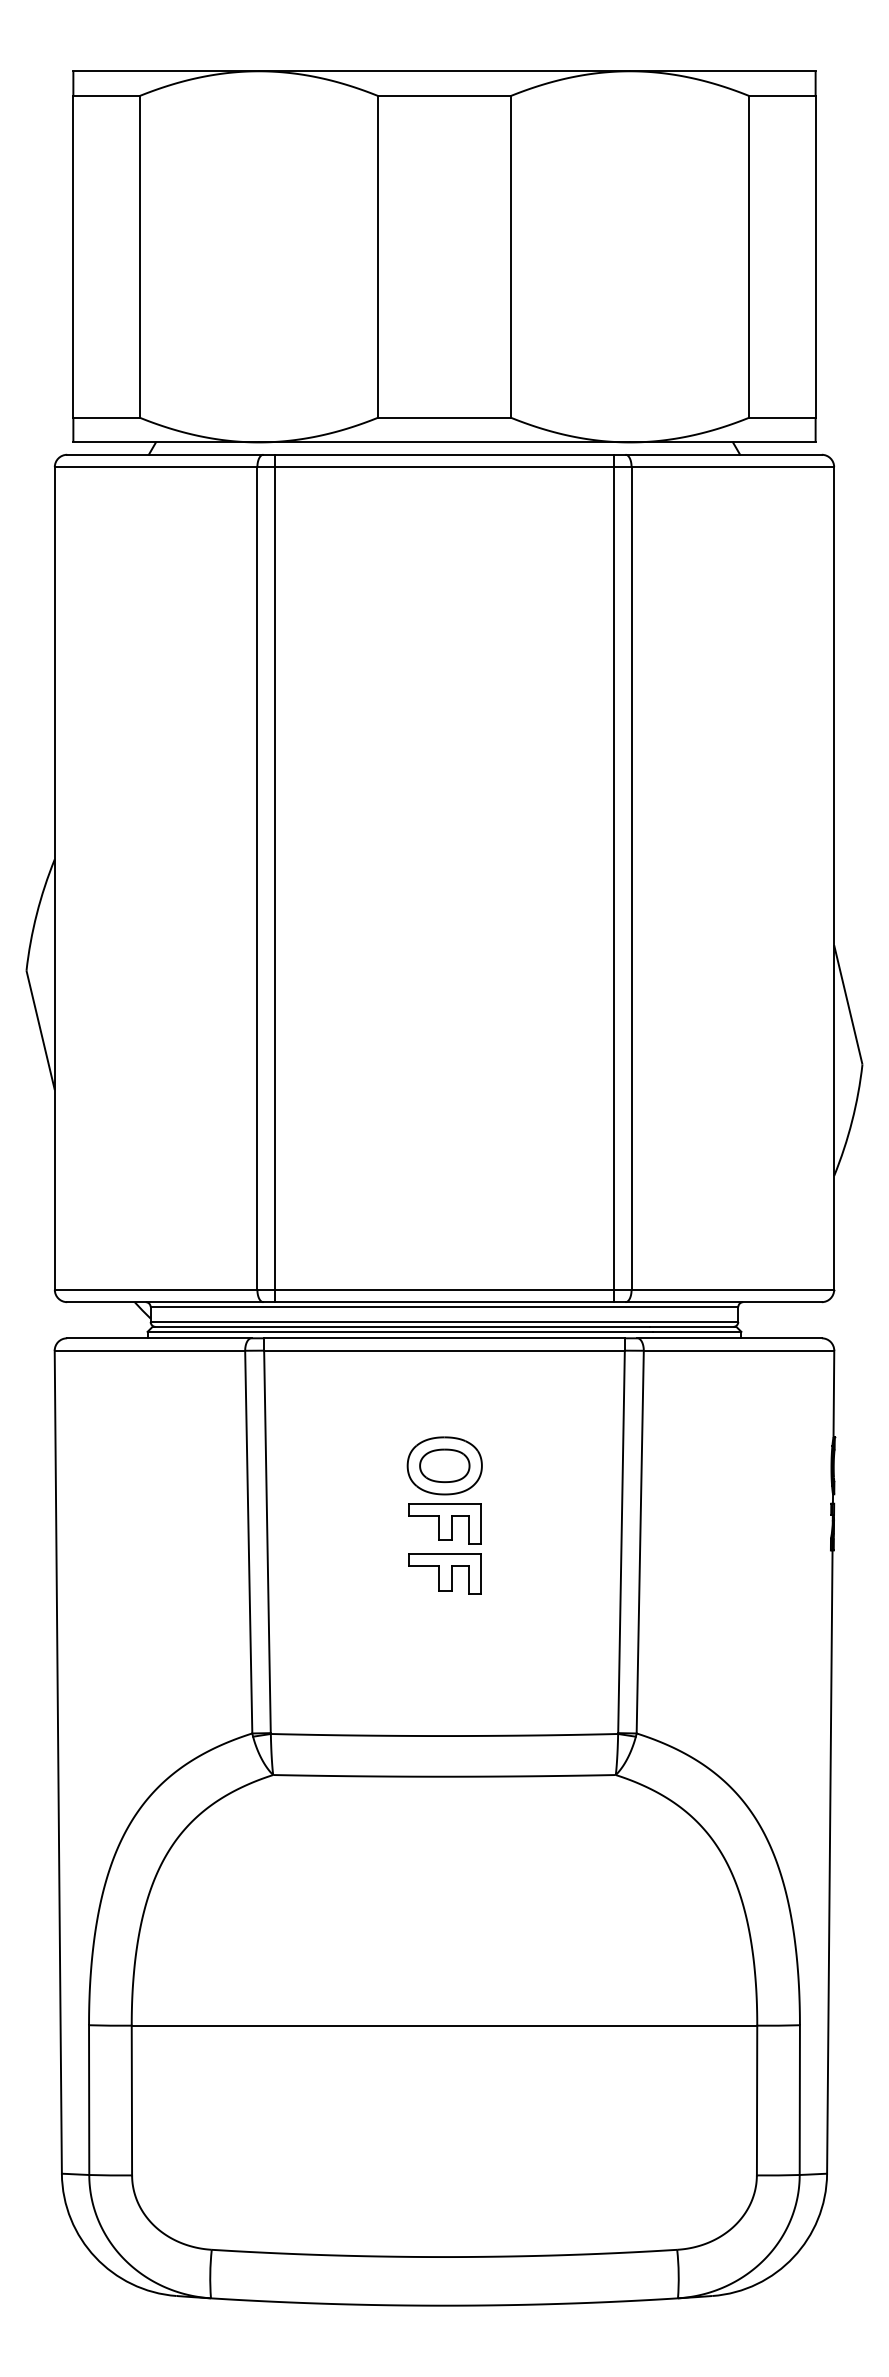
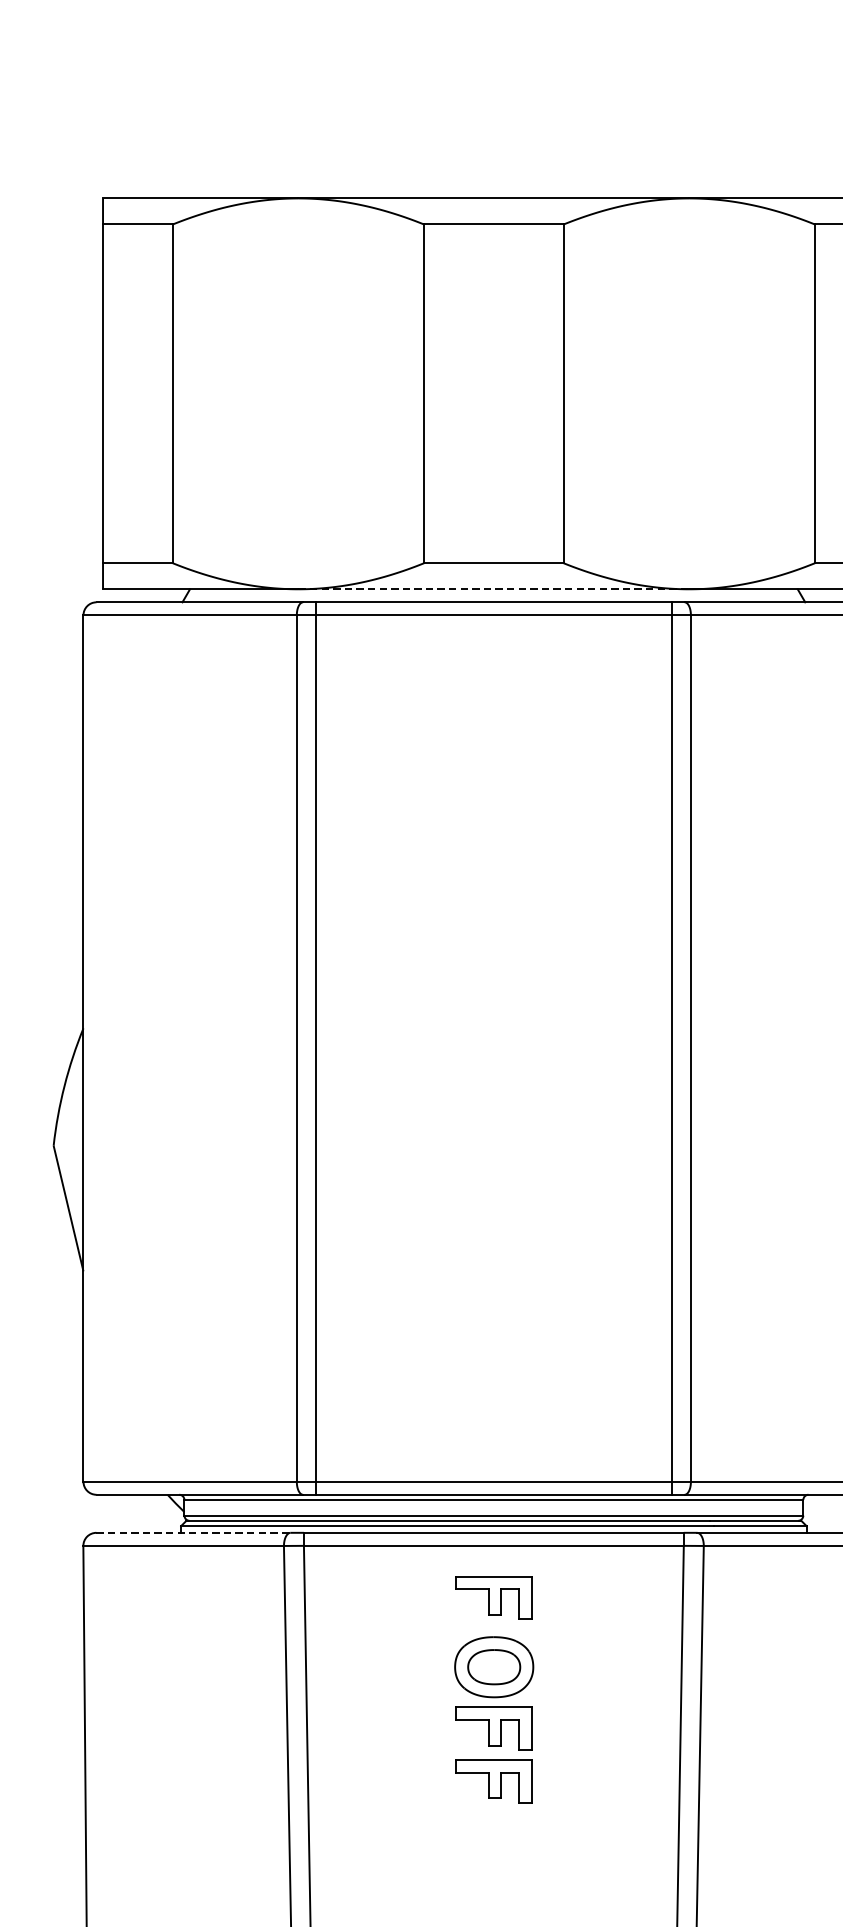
line: (444, 442) -> (493, 589), solid -> dashed
line: (159, 1338) -> (193, 1533), solid -> dashed
part: (444, 1399) -> (493, 1597), added

